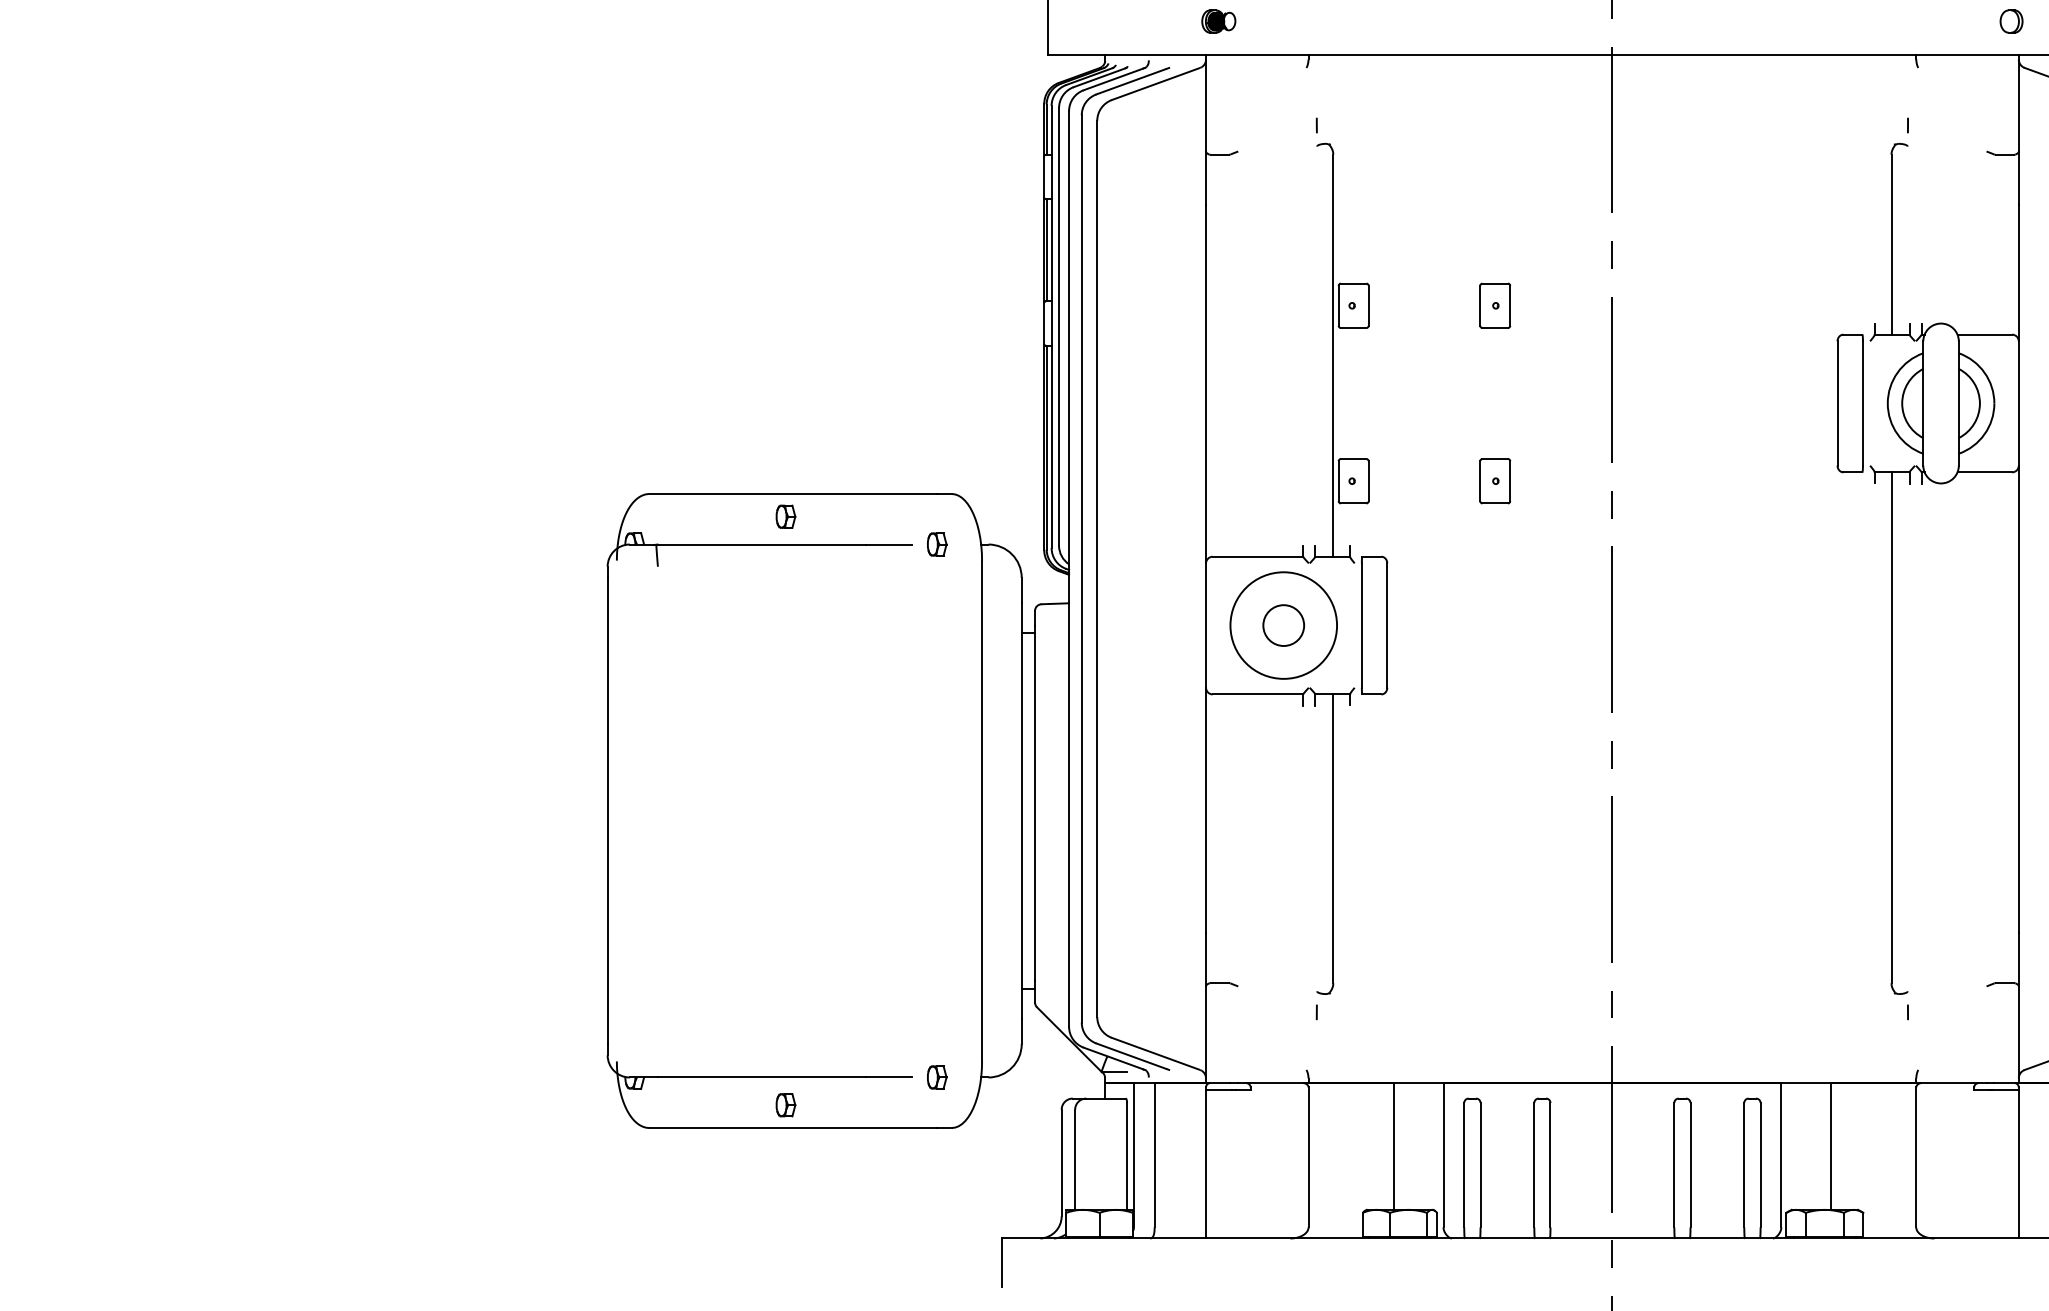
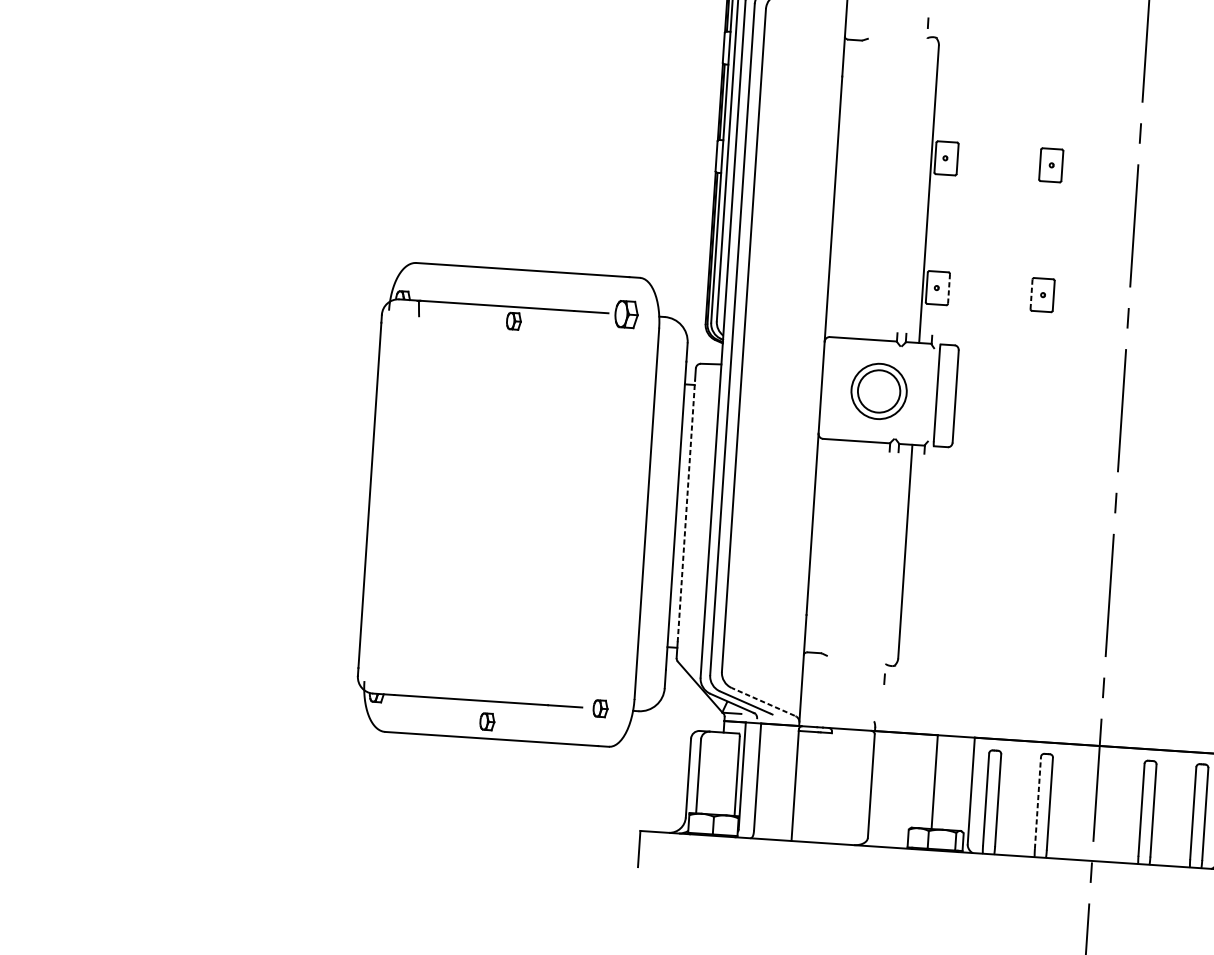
line: (1368, 481) -> (948, 289), solid -> dashed
line: (1480, 481) -> (1031, 294), solid -> dashed
part: (785, 516) -> (513, 321), moved
part: (937, 544) -> (626, 314), size x1.6
circle: (1283, 625) -> (878, 391), size x0.7
circle: (1283, 625) -> (878, 391), size x1.4
line: (1035, 803) -> (686, 510), solid -> dashed
line: (1155, 1053) -> (763, 701), solid -> dashed
line: (1534, 1164) -> (1038, 802), solid -> dashed

